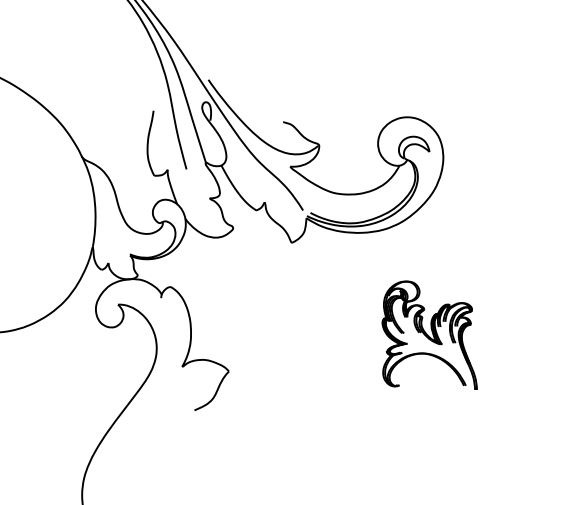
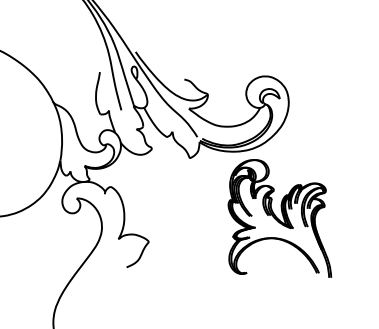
part: (429, 335) -> (279, 218), size x1.67

